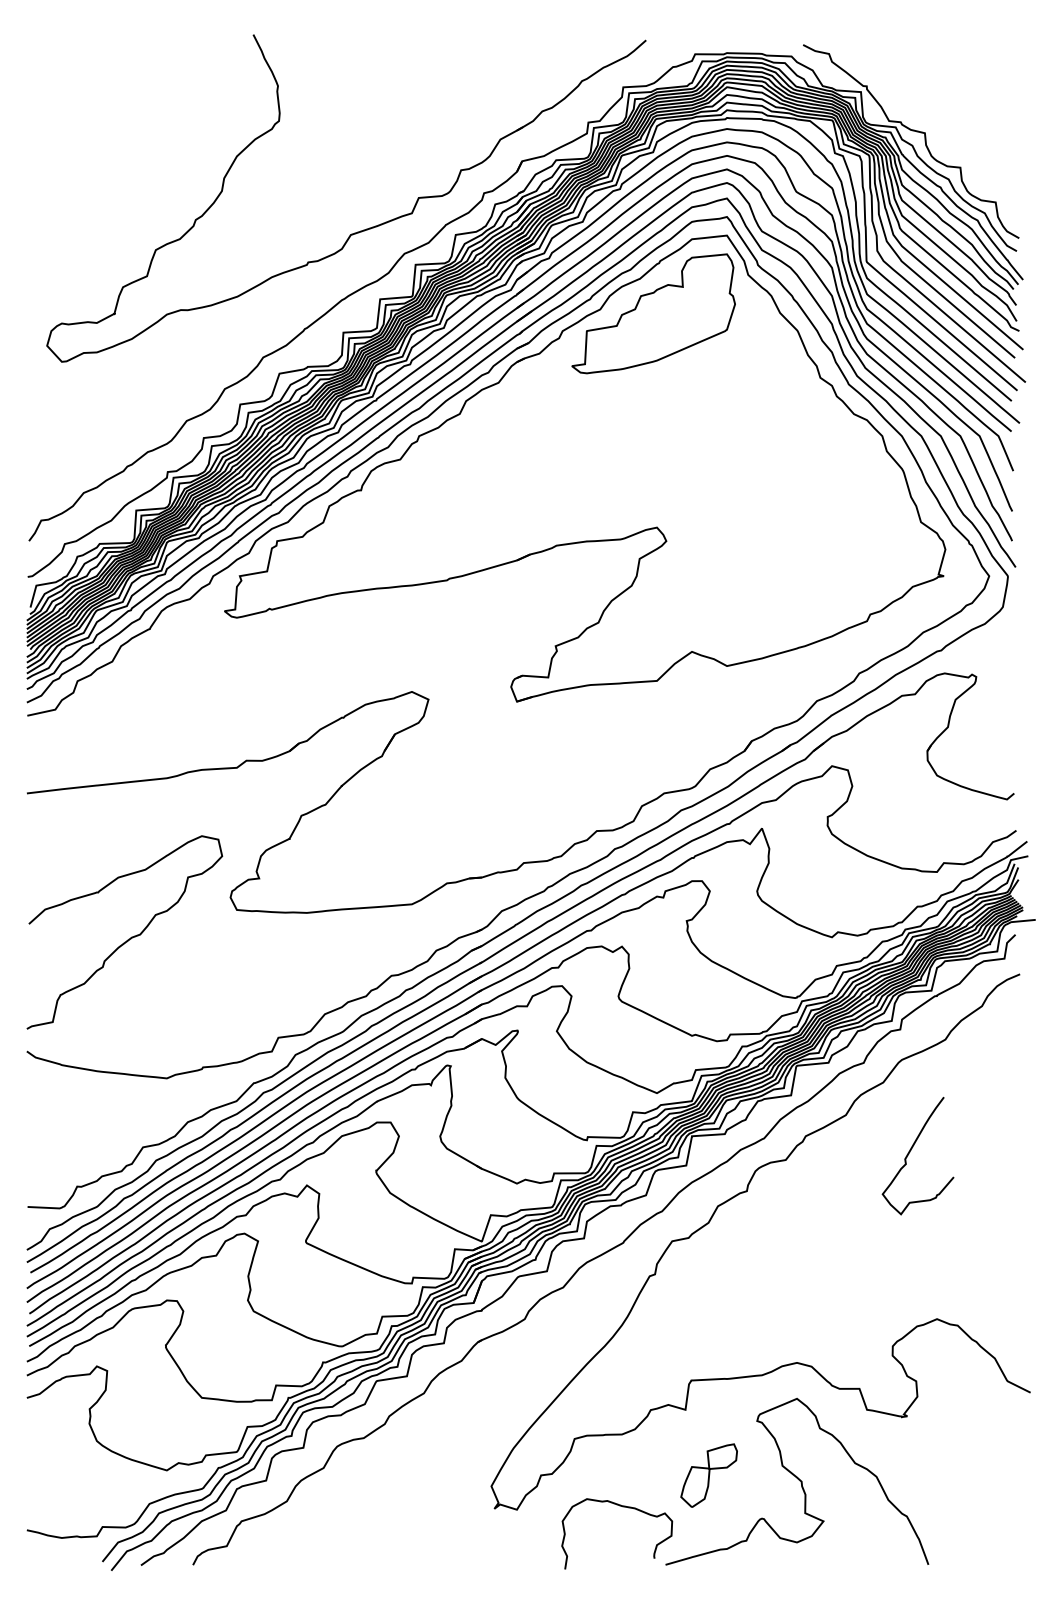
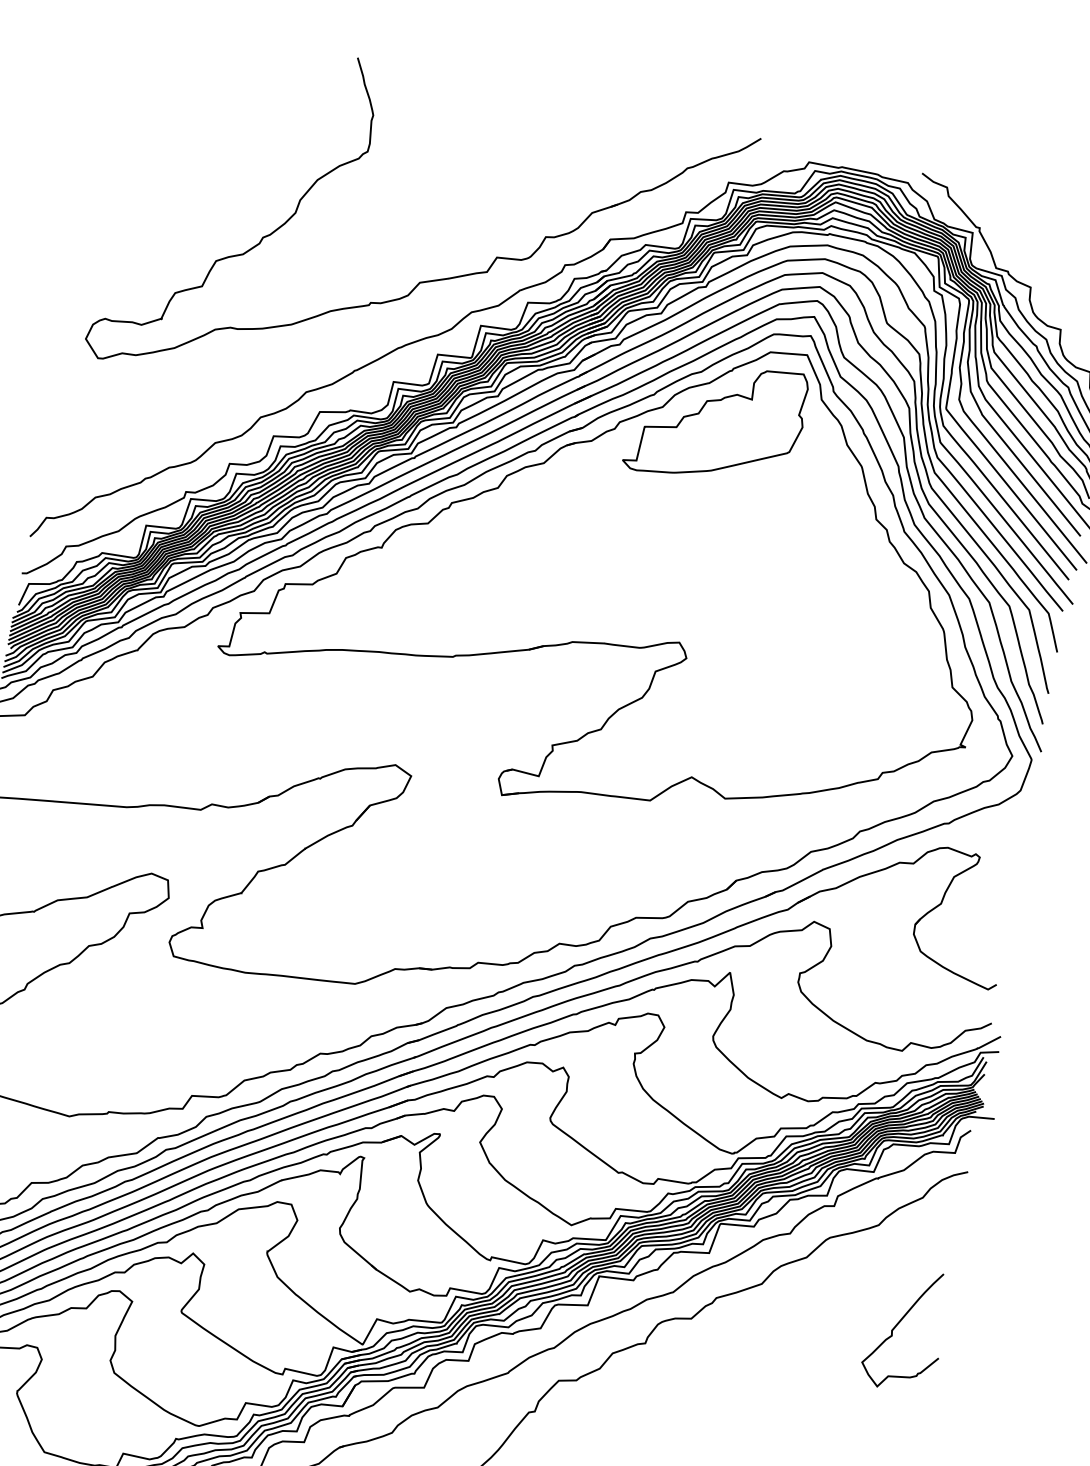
curve: (910, 1152) -> (898, 1324), moved

